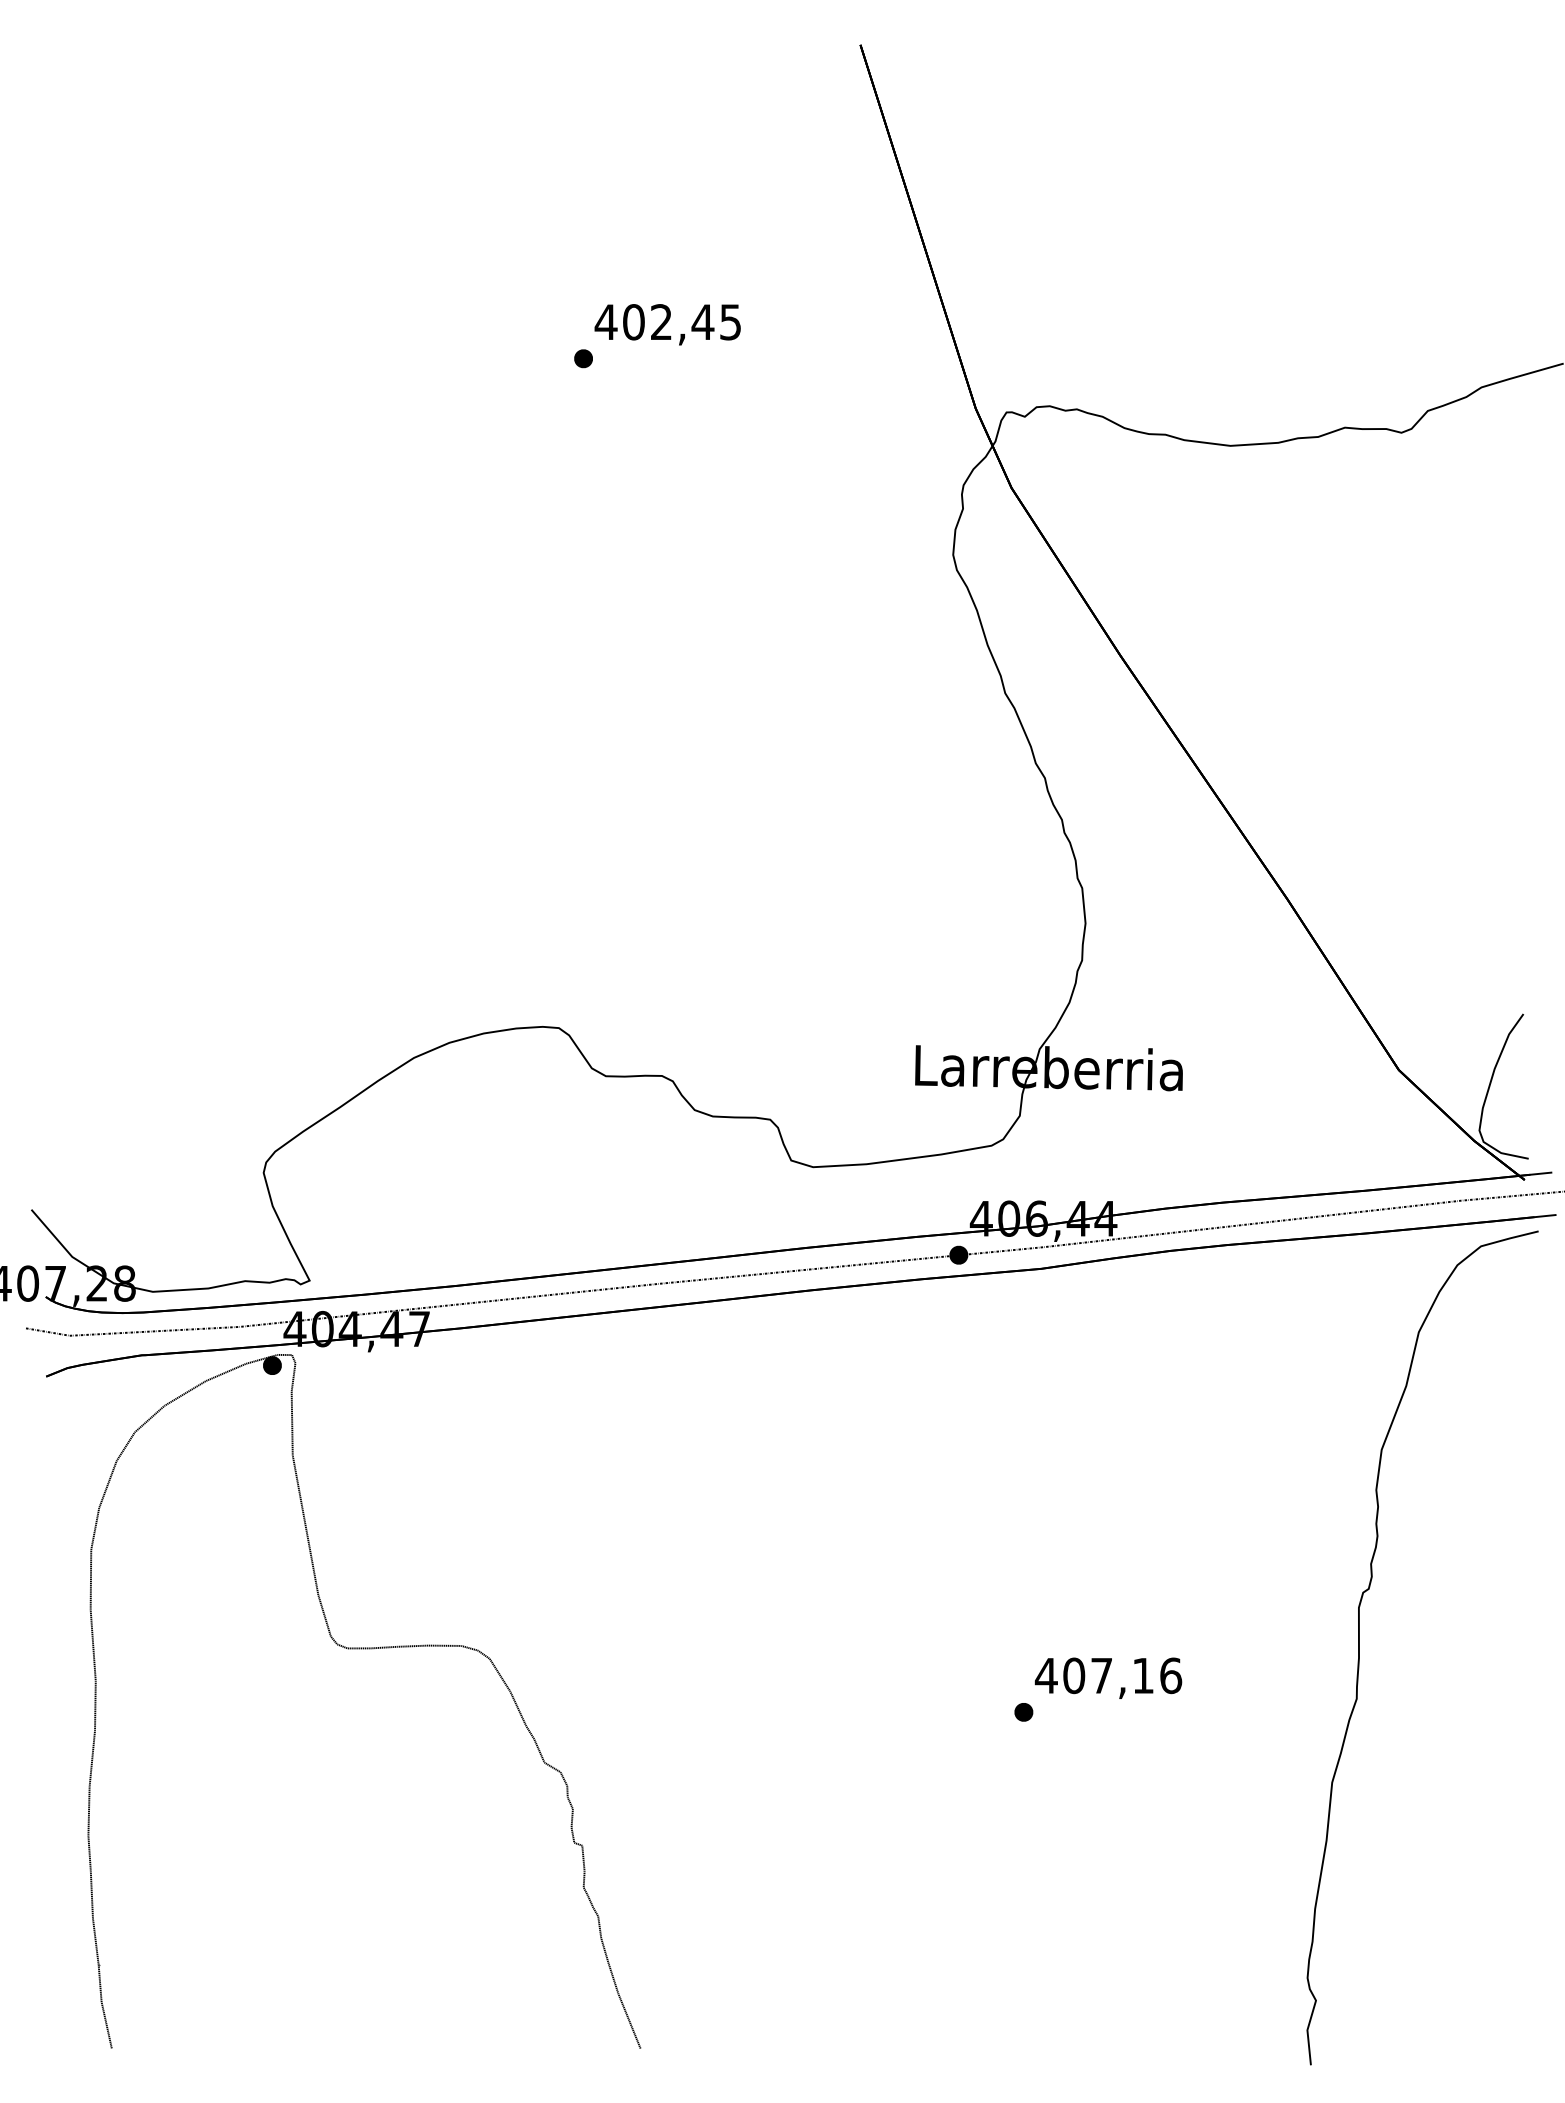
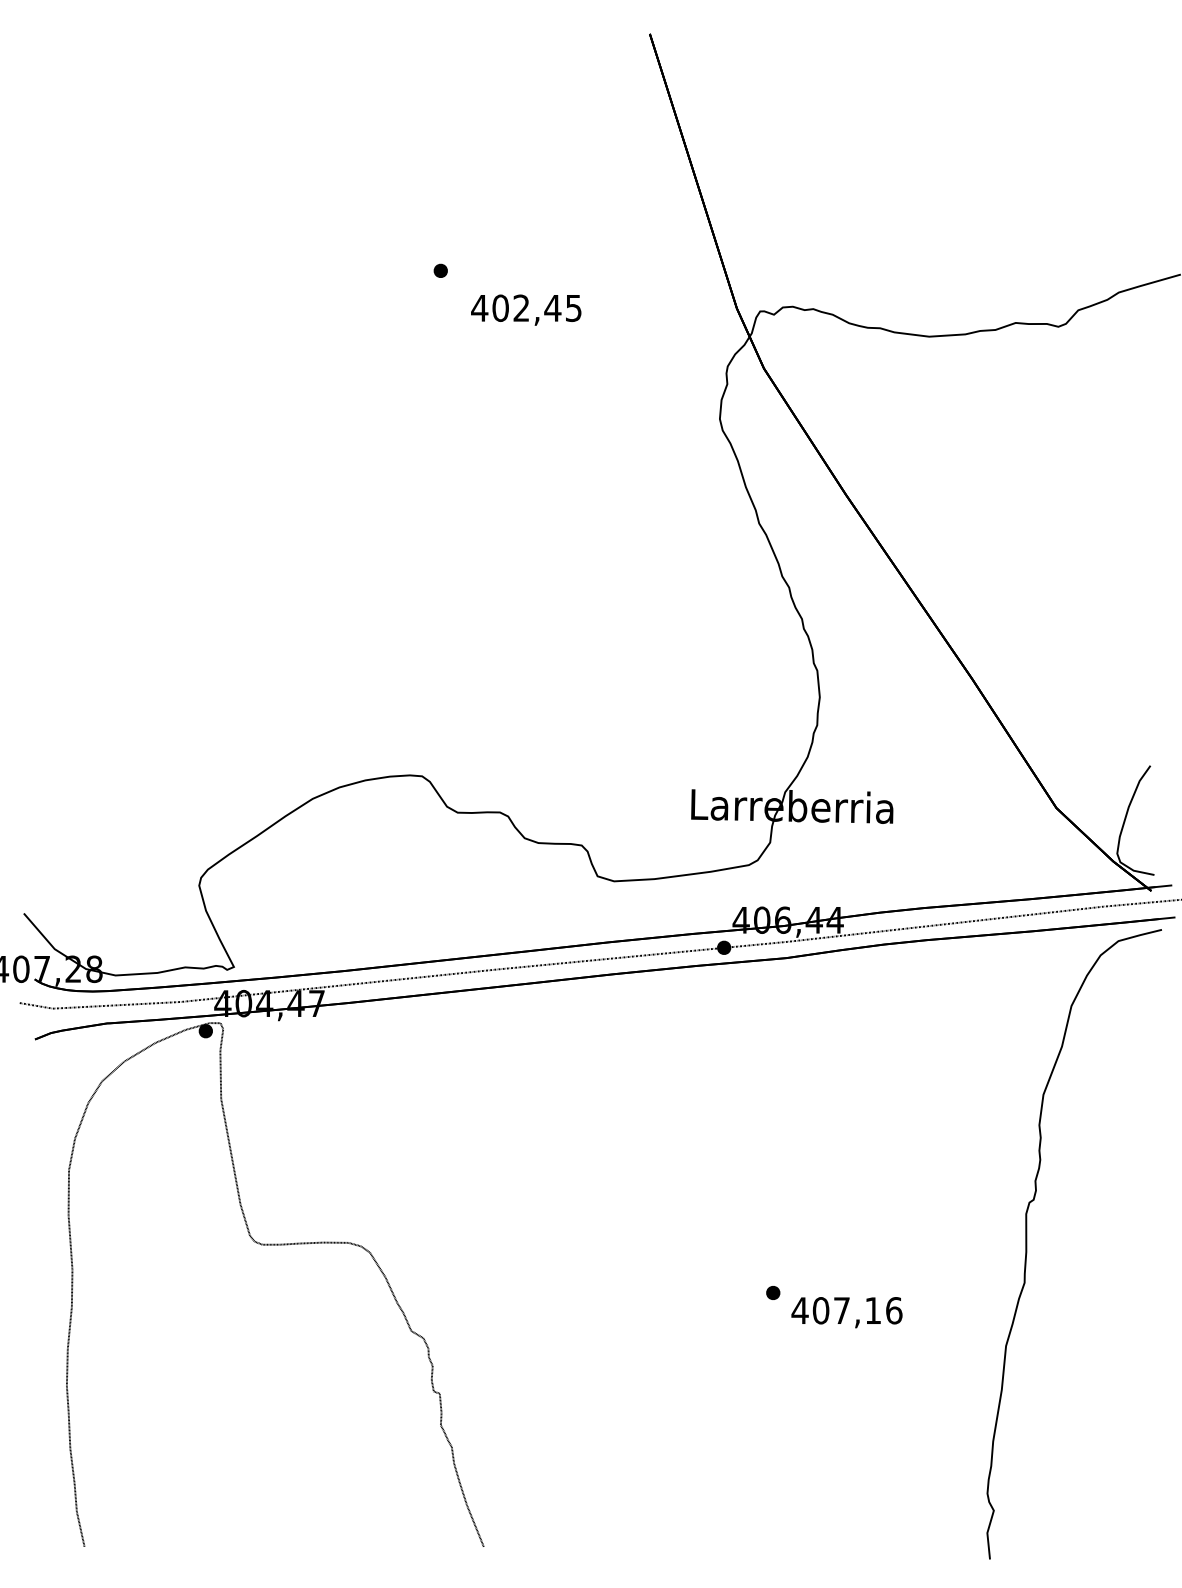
text: (667, 324) -> (526, 309), moved
text: (1108, 1677) -> (846, 1311), moved

